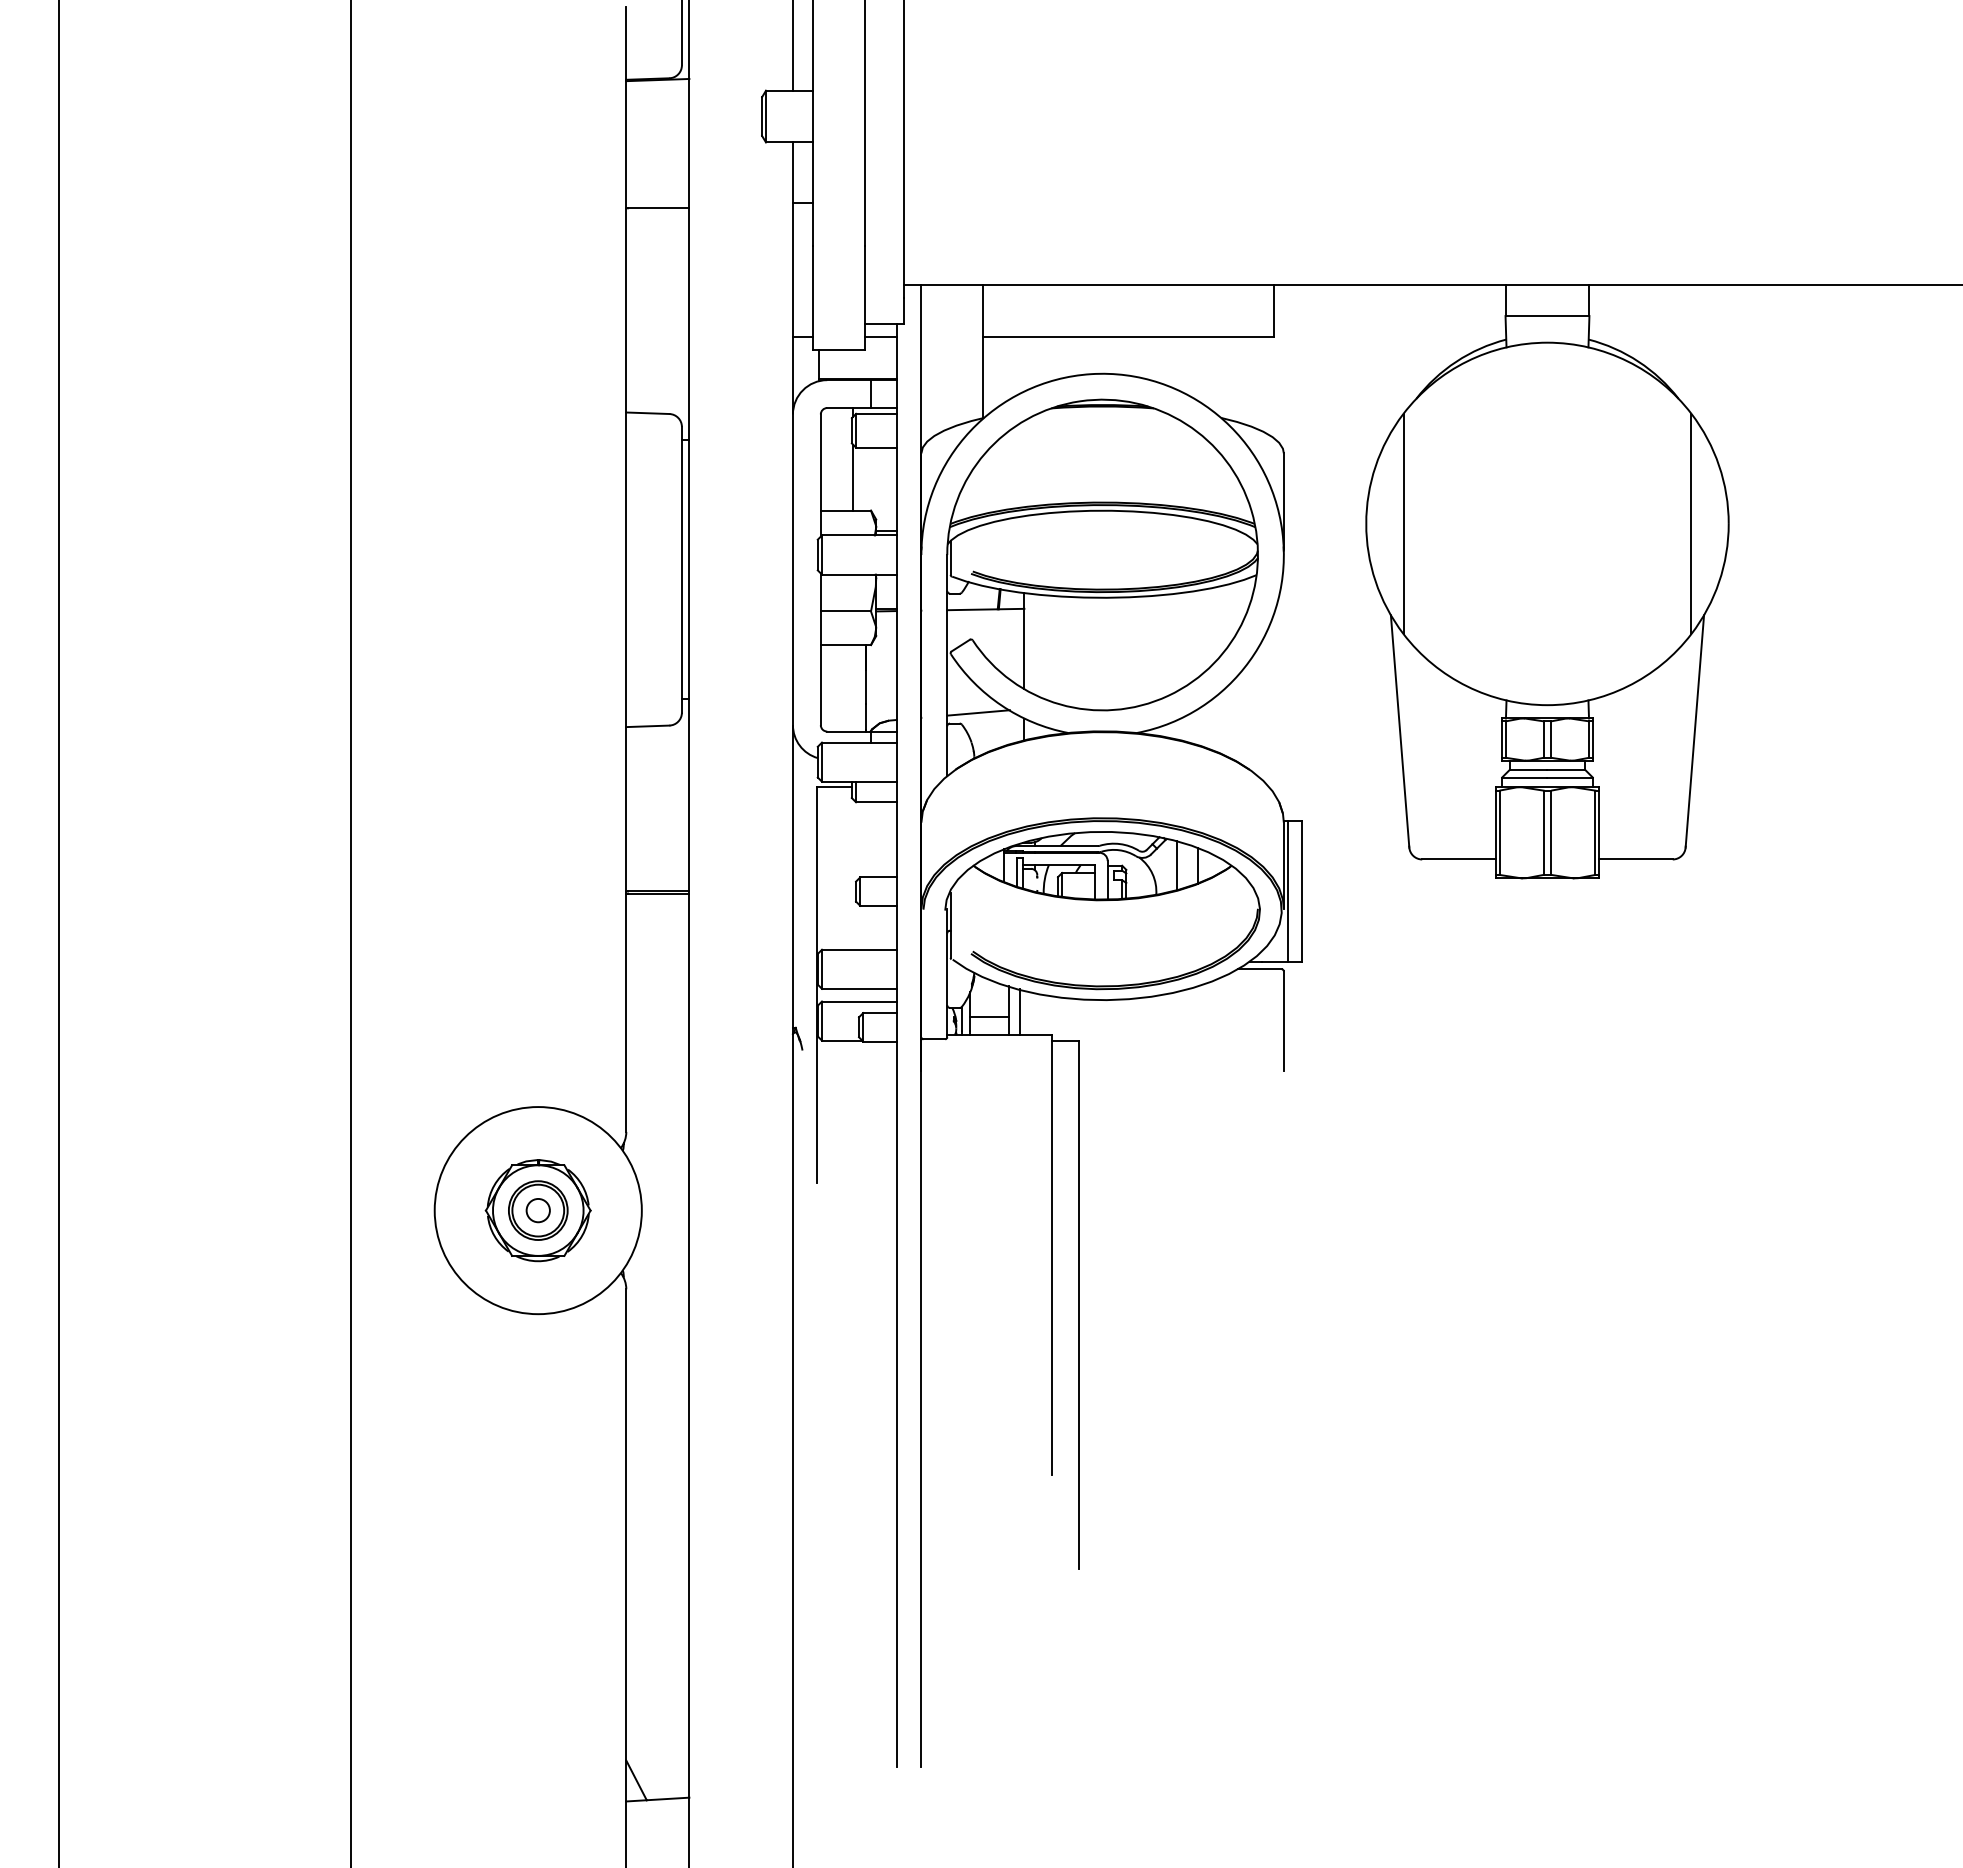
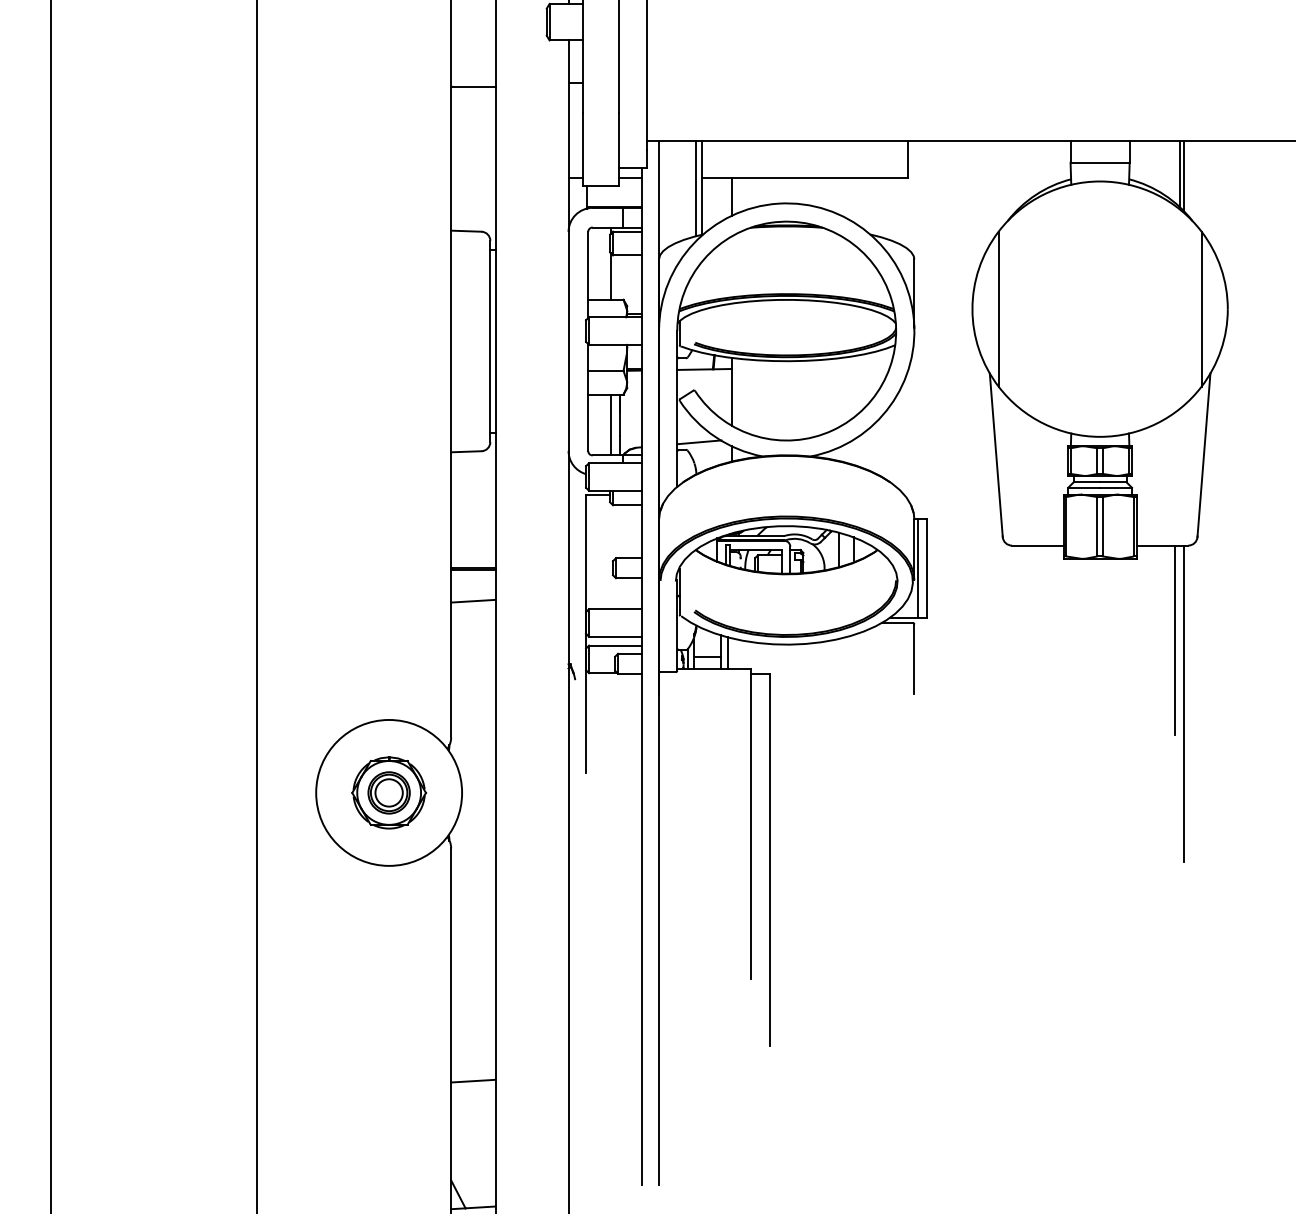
line: (1660, 331) -> (1179, 173), added
line: (1667, 334) -> (1184, 175), added
line: (974, 351) -> (696, 187), added
line: (1024, 364) -> (731, 196), added
line: (853, 688) -> (611, 425), added
line: (657, 938) -> (473, 601), added
line: (1653, 993) -> (1174, 639), added
line: (1667, 1083) -> (1184, 703), added
circle: (537, 1210) -> (388, 792), size x1.67
line: (657, 1619) -> (473, 1081), added

